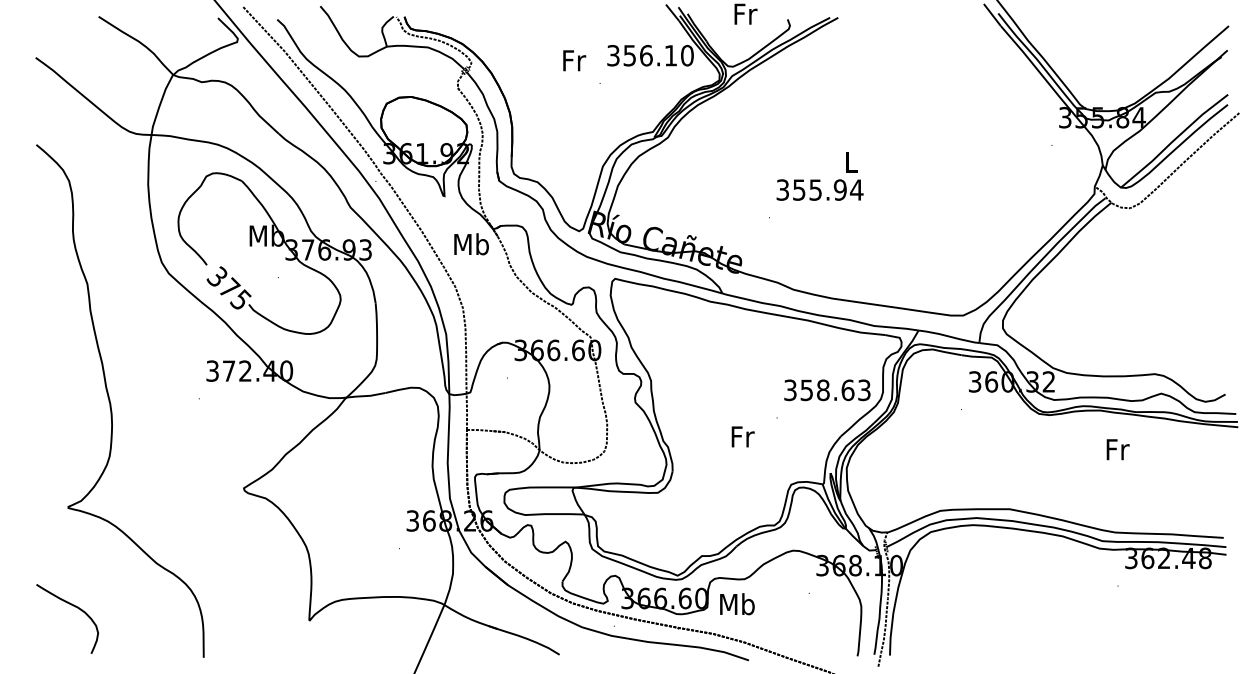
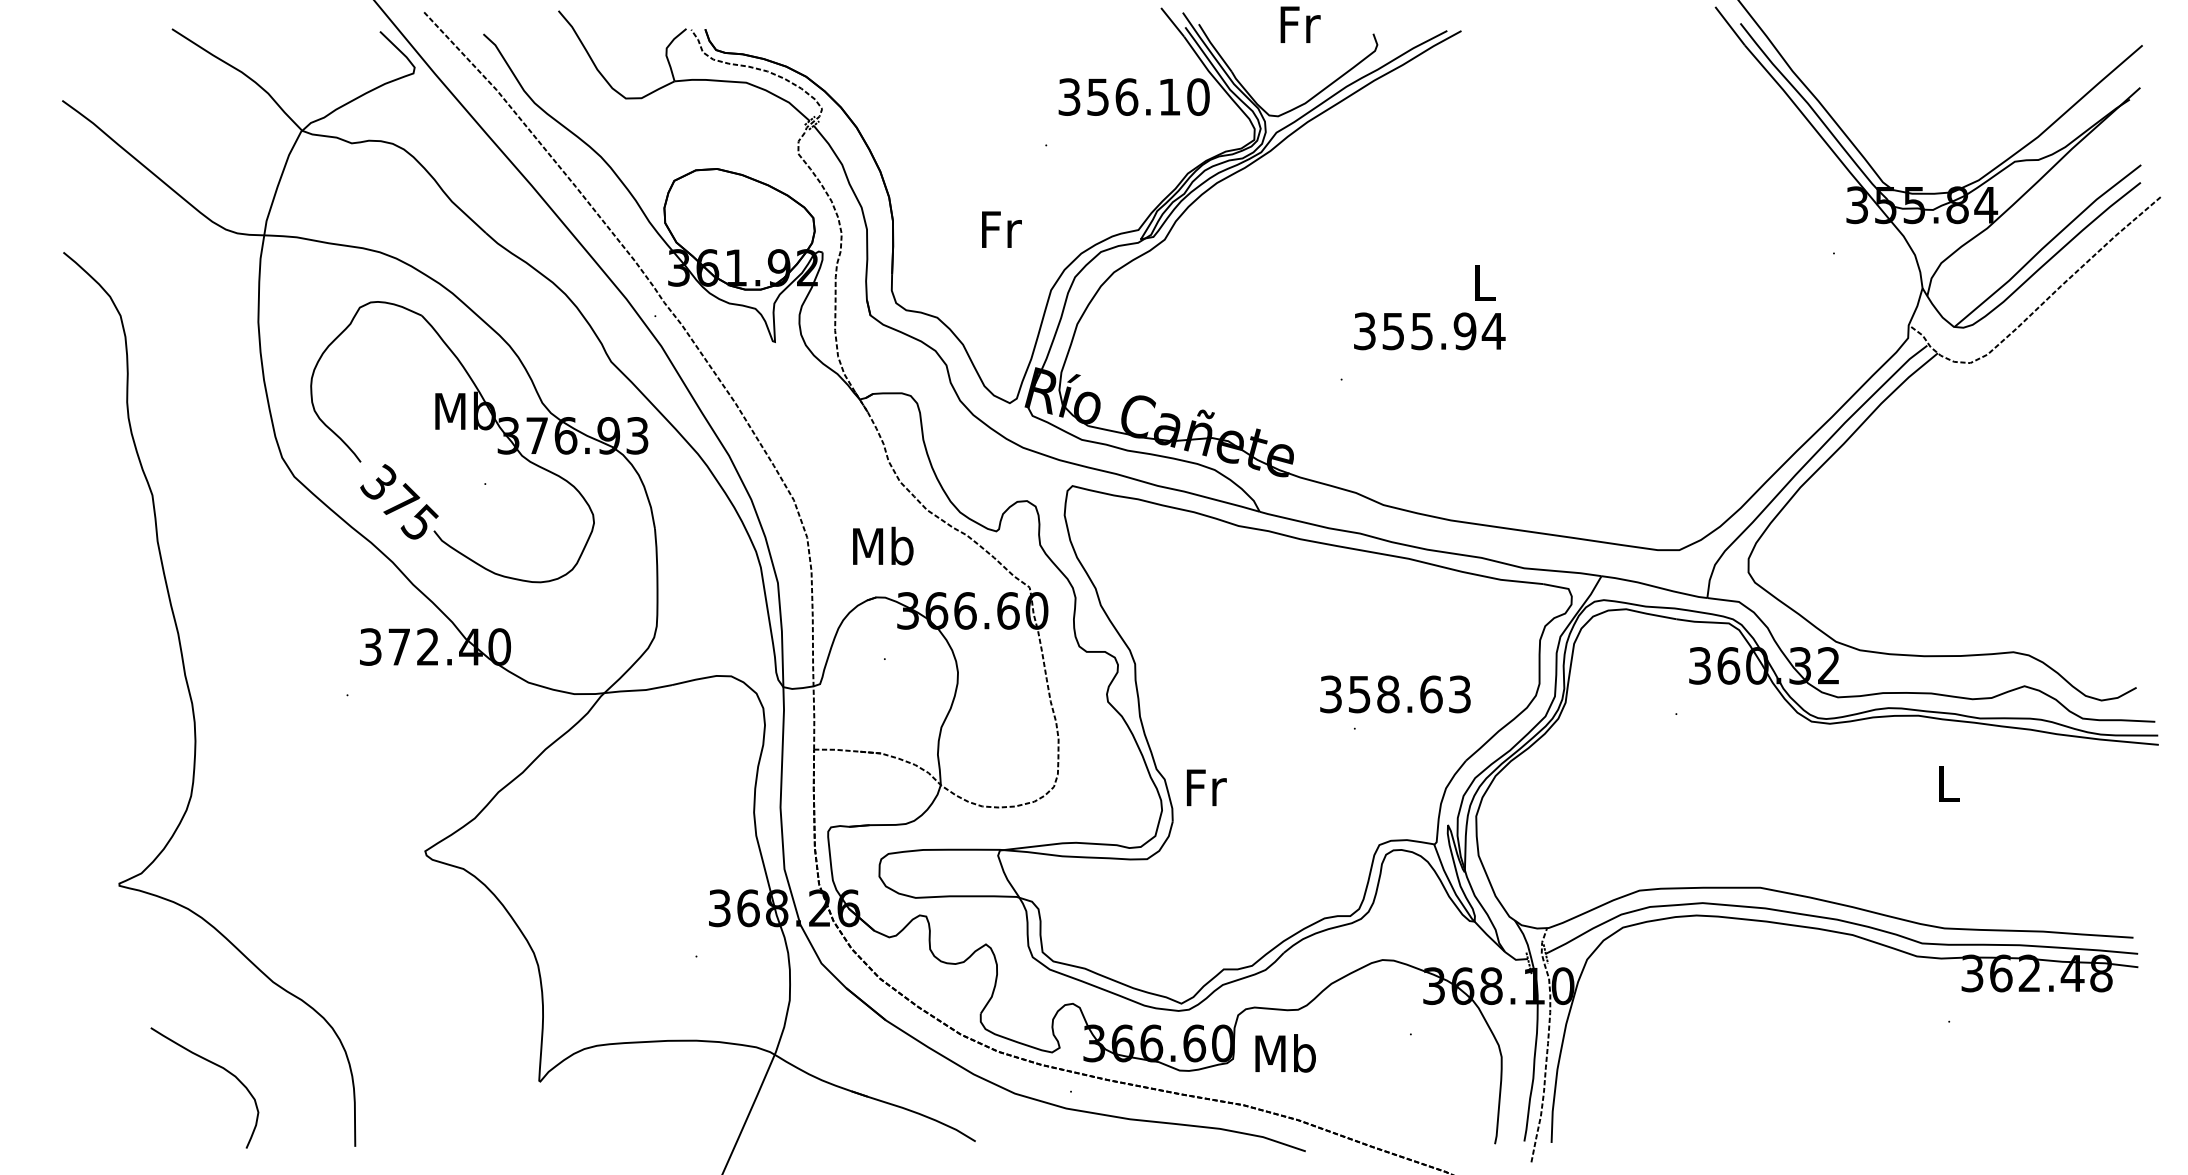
text: (574, 60) -> (1001, 229), moved
text: (471, 244) -> (883, 546), moved
text: (827, 390) -> (1395, 694), moved
text: (742, 436) -> (1205, 787), moved
text: (1117, 449) -> (1948, 783), Fr -> L
curve: (73, 606) -> (215, 1066), moved

